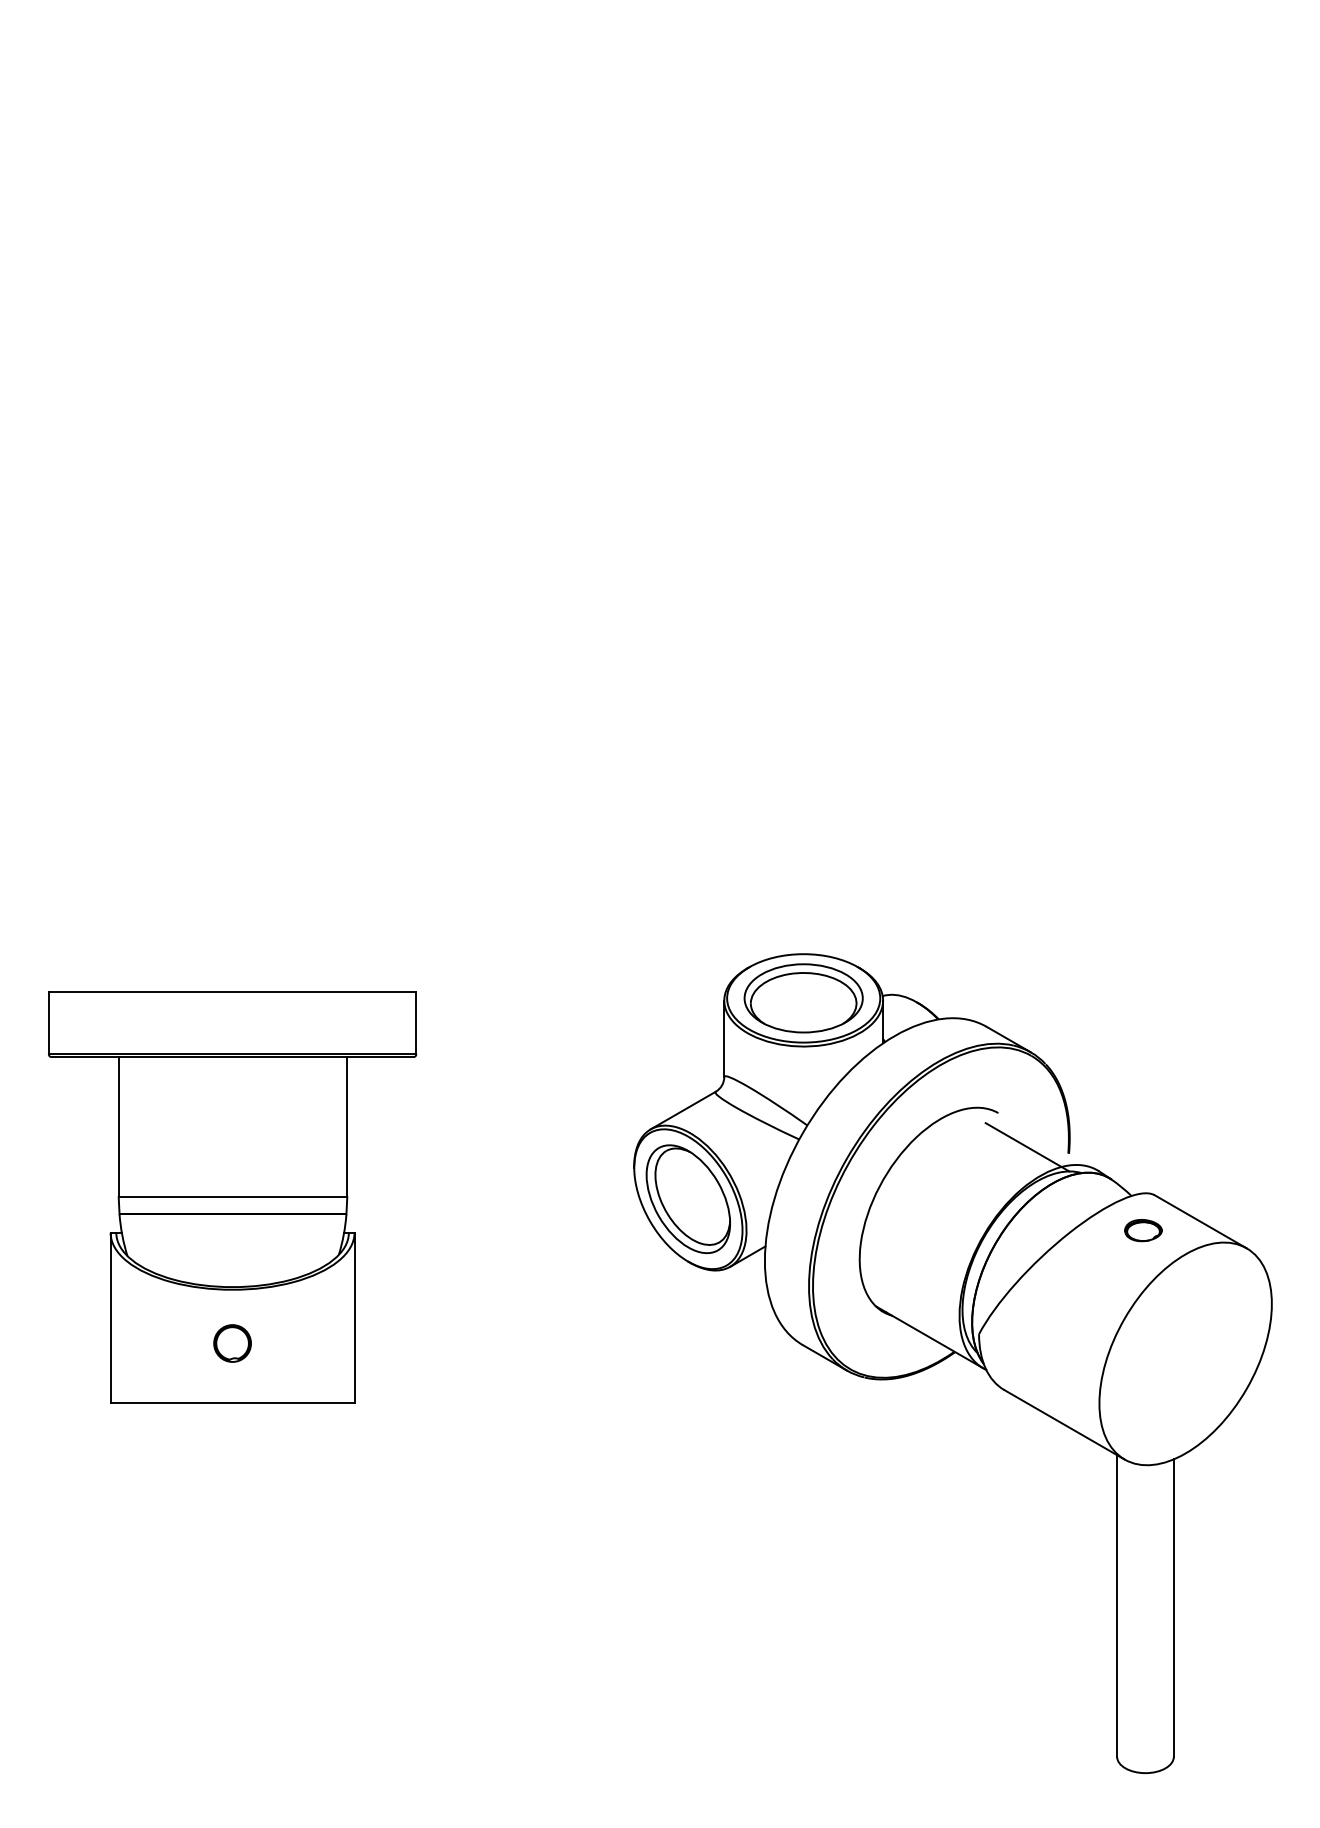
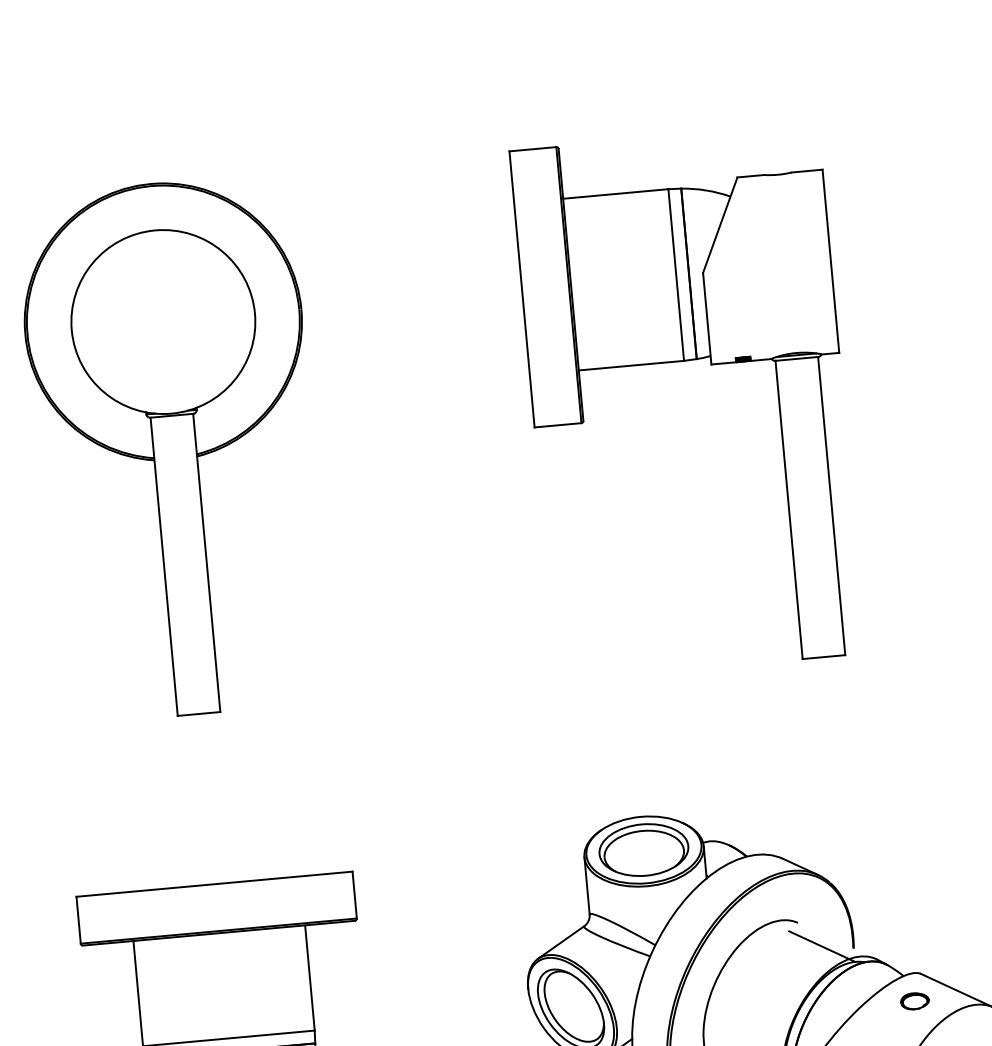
part: (915, 358) -> (684, 361), added
part: (232, 411) -> (174, 448), added

